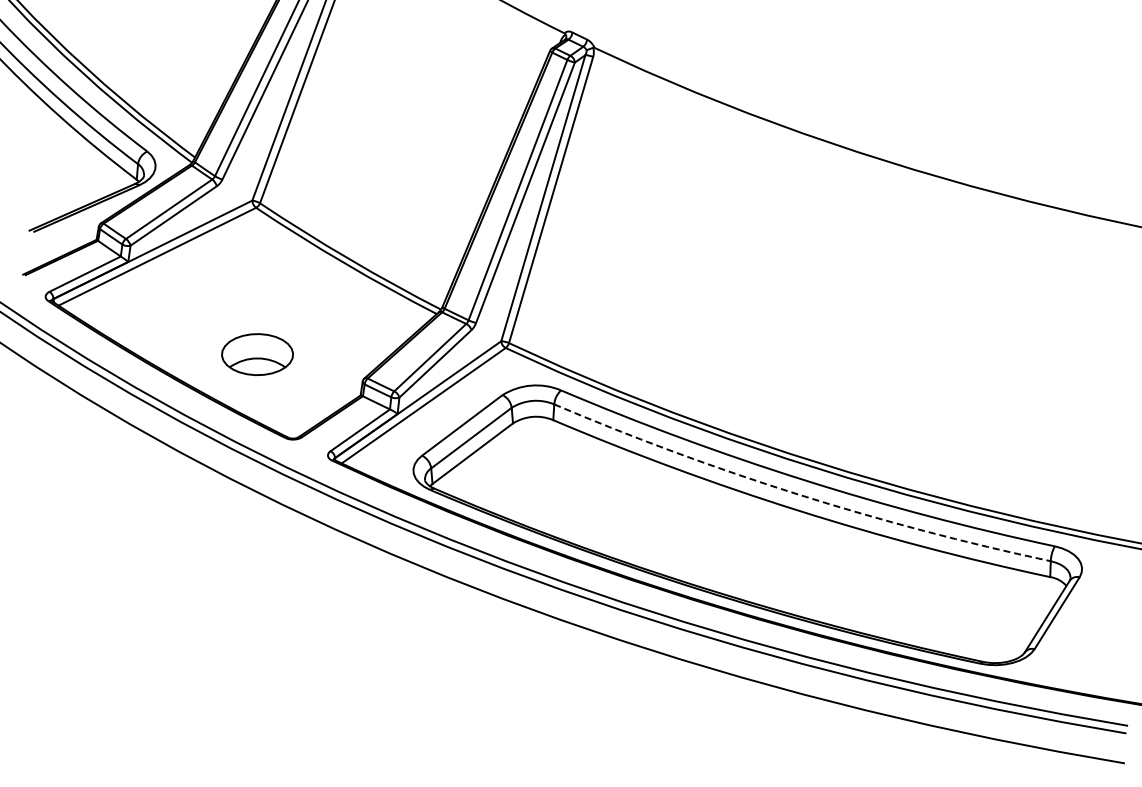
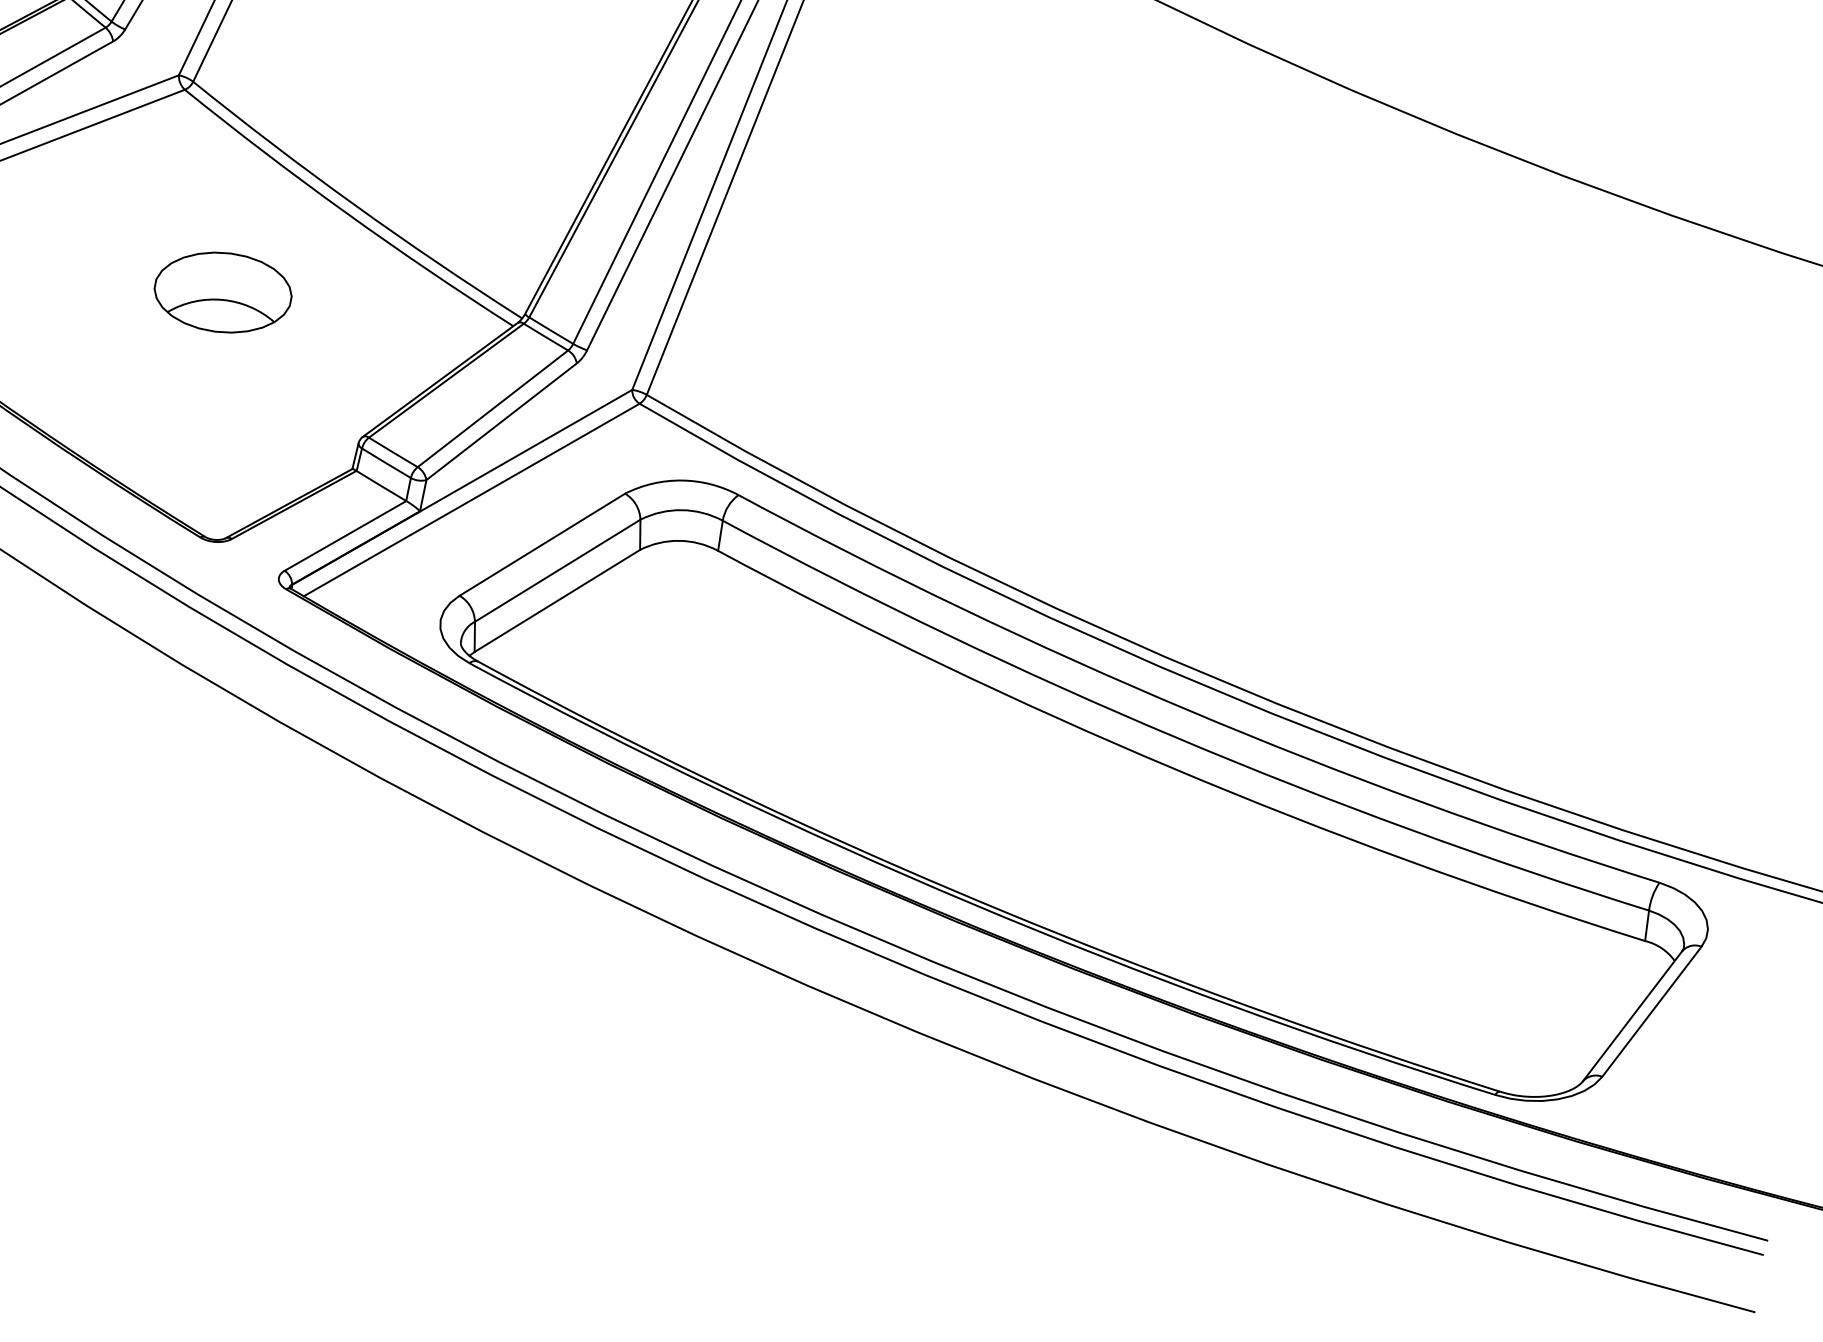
part: (257, 354) -> (223, 292), moved
arc: (798, 494) -> (1176, 737), dashed -> solid

